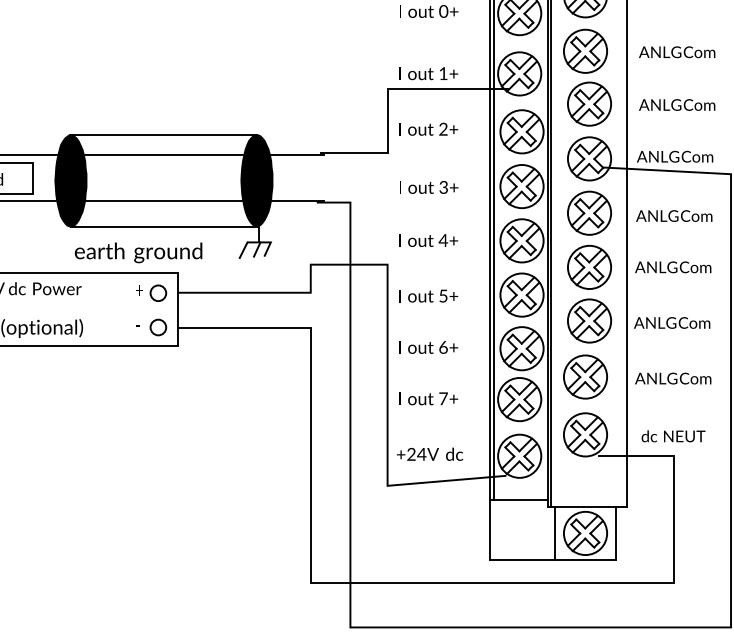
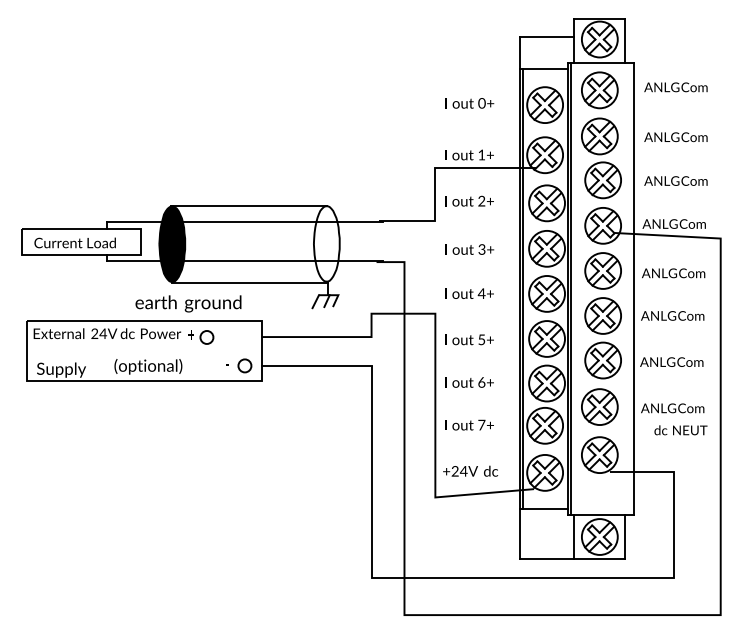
fill: (256, 180) -> (326, 243), removed
text: (138, 252) -> (188, 303), moved
part: (151, 293) -> (201, 337), moved
text: (673, 436) -> (680, 430), moved

